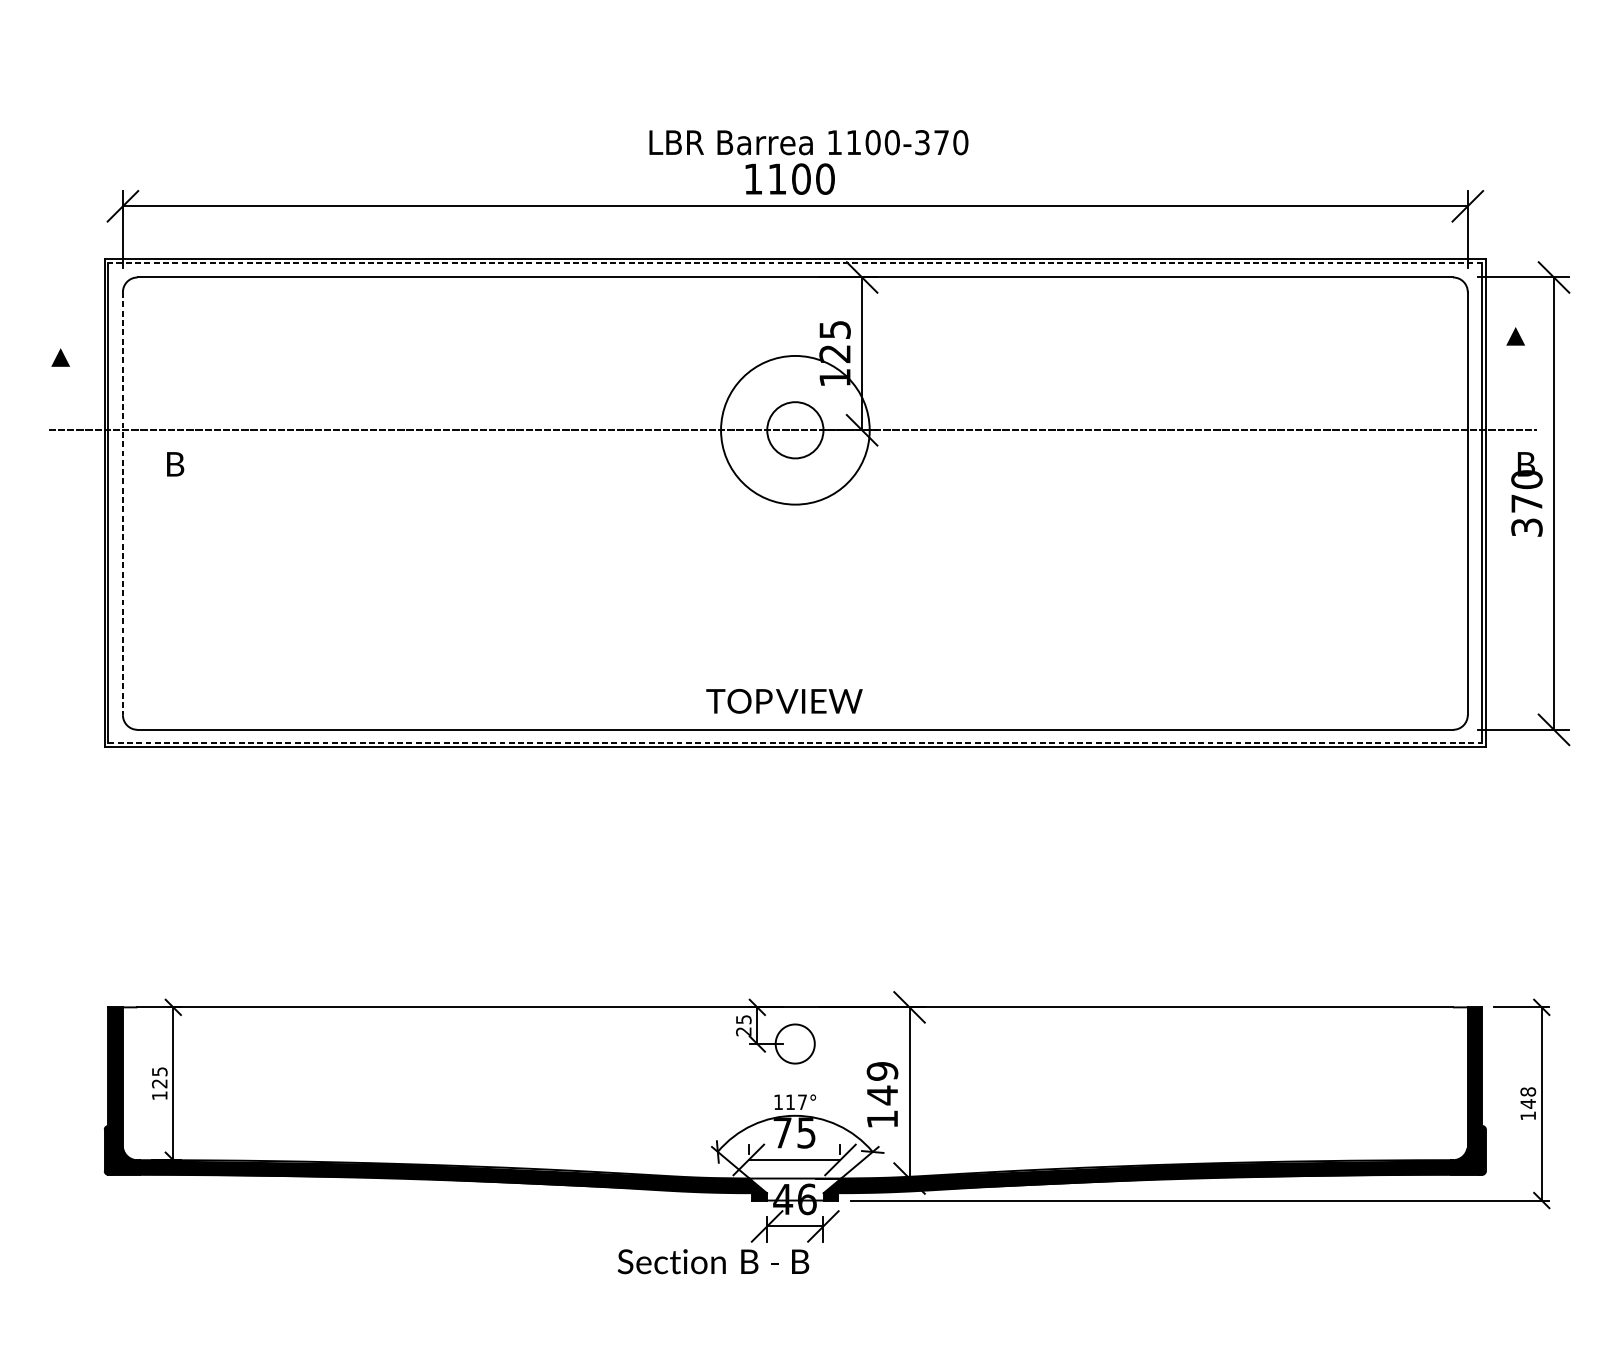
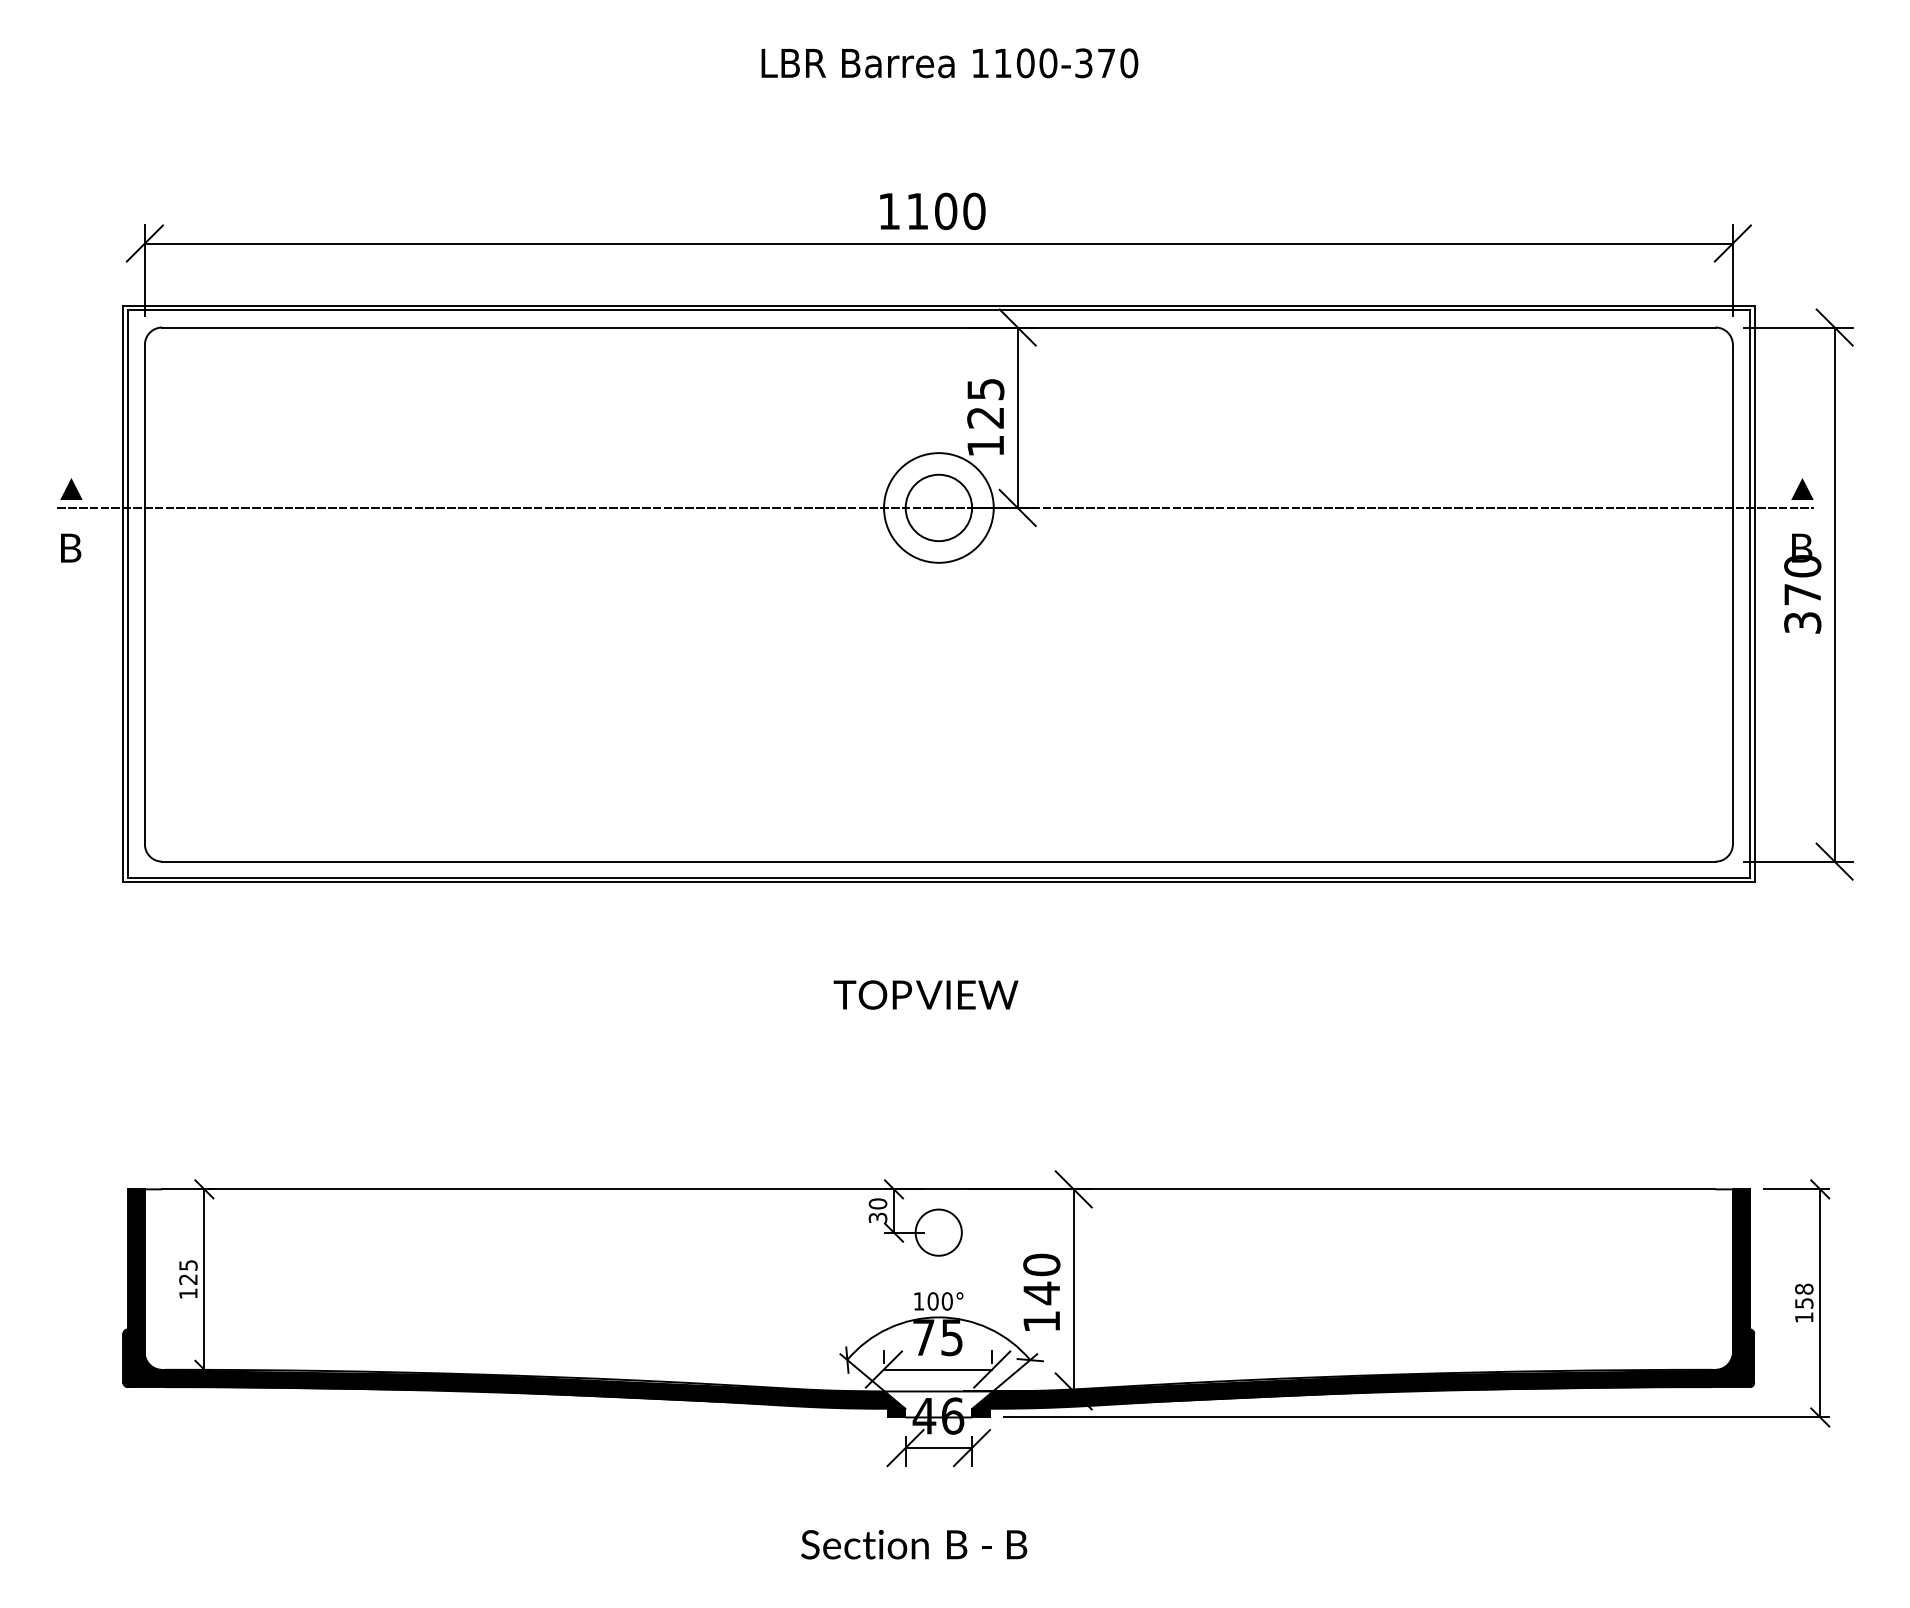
text: (808, 142) -> (949, 63), moved
line: (795, 263) -> (938, 310), dashed -> solid
part: (1515, 335) -> (1802, 488), moved
part: (60, 357) -> (71, 488), moved
circle: (795, 429) -> (938, 507), size x0.62
text: (175, 463) -> (71, 547), moved
line: (122, 503) -> (144, 594), dashed -> solid
text: (784, 700) -> (925, 994), moved
line: (795, 743) -> (939, 877), dashed -> solid
text: (743, 1025) -> (877, 1210), 25 -> 30
text: (882, 1070) -> (1041, 1264), 149 -> 140
text: (795, 1102) -> (939, 1301), 117° -> 100°
text: (1528, 1104) -> (1804, 1303), 148 -> 158
text: (713, 1261) -> (914, 1544), moved

